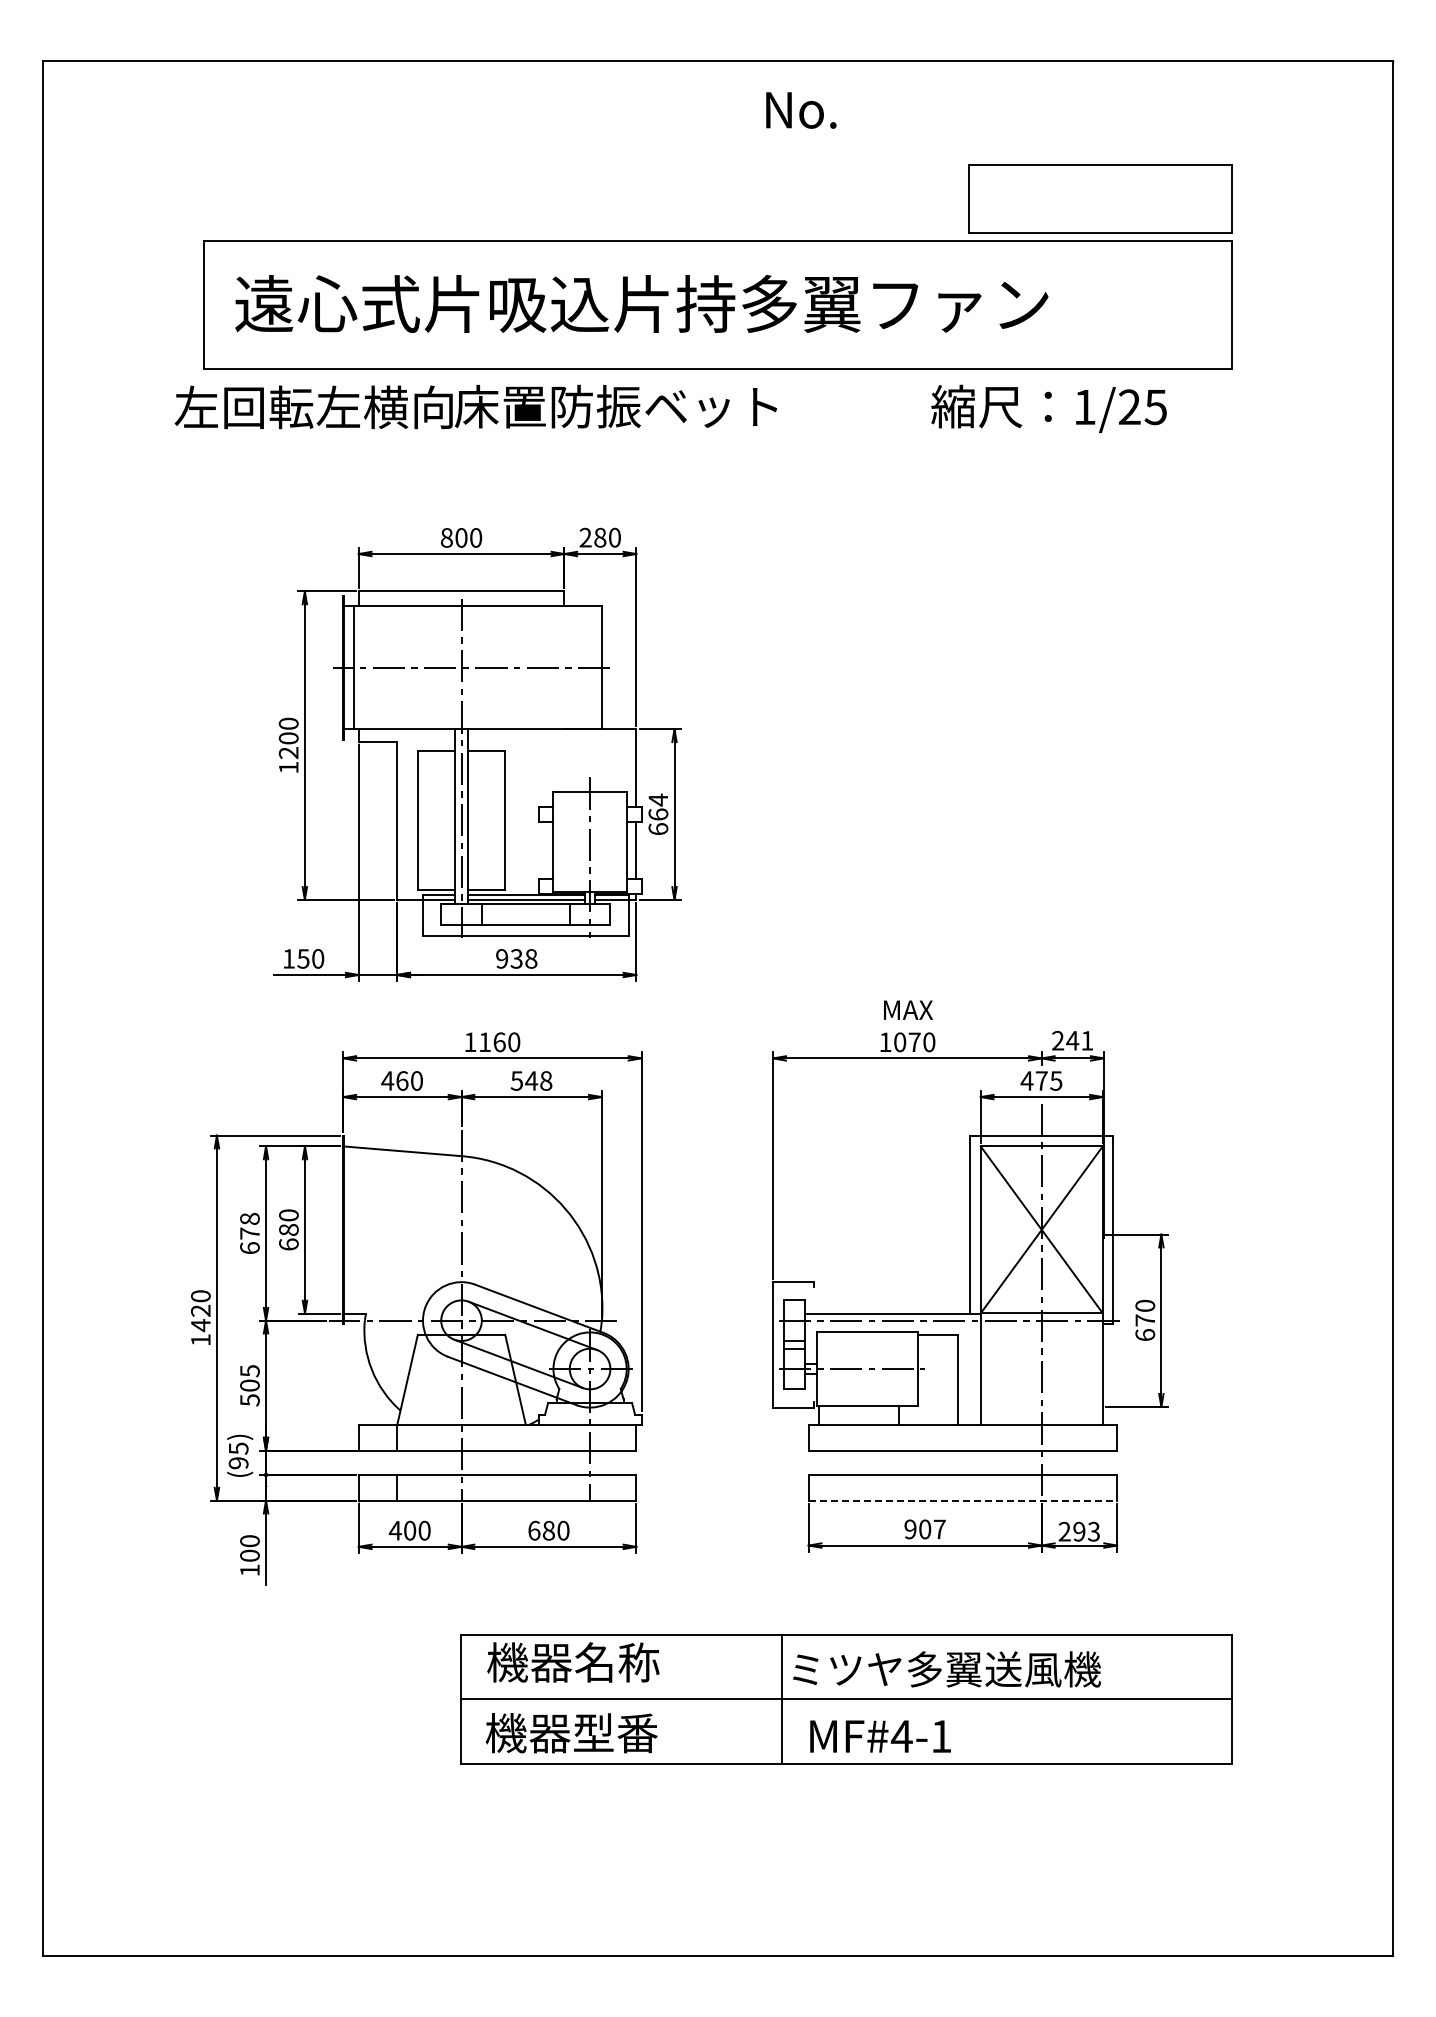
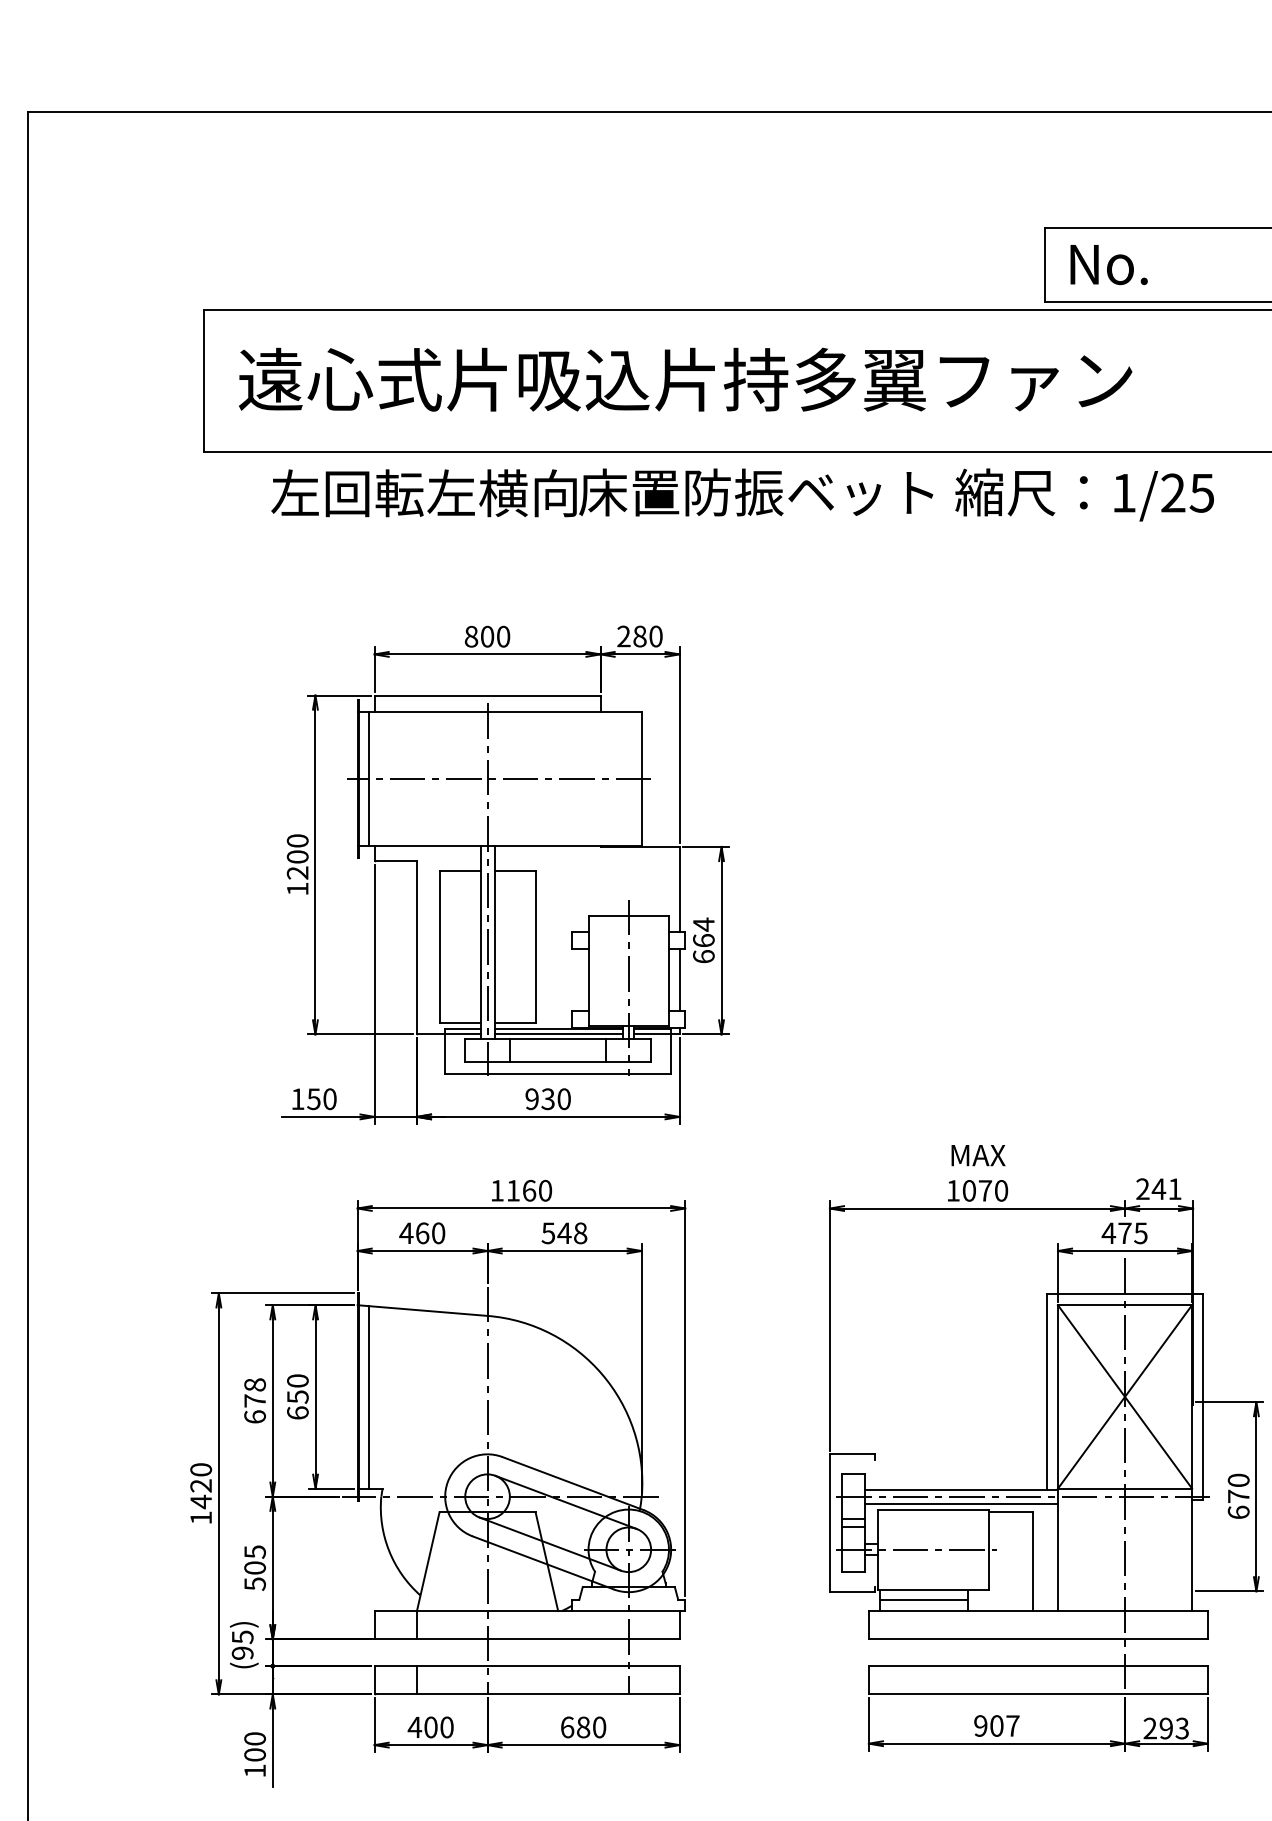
text: (801, 110) -> (1109, 264), moved
text: (475, 406) -> (601, 492), moved
text: (1048, 408) -> (1084, 494), moved
text: (531, 958) -> (564, 1098), 938 -> 930
text: (288, 1230) -> (297, 1397), 680 -> 650
line: (353, 1230) -> (368, 1397), added
line: (892, 1327) -> (961, 1504), added
line: (858, 1414) -> (923, 1599), added
line: (963, 1500) -> (1039, 1694), dashed -> solid

